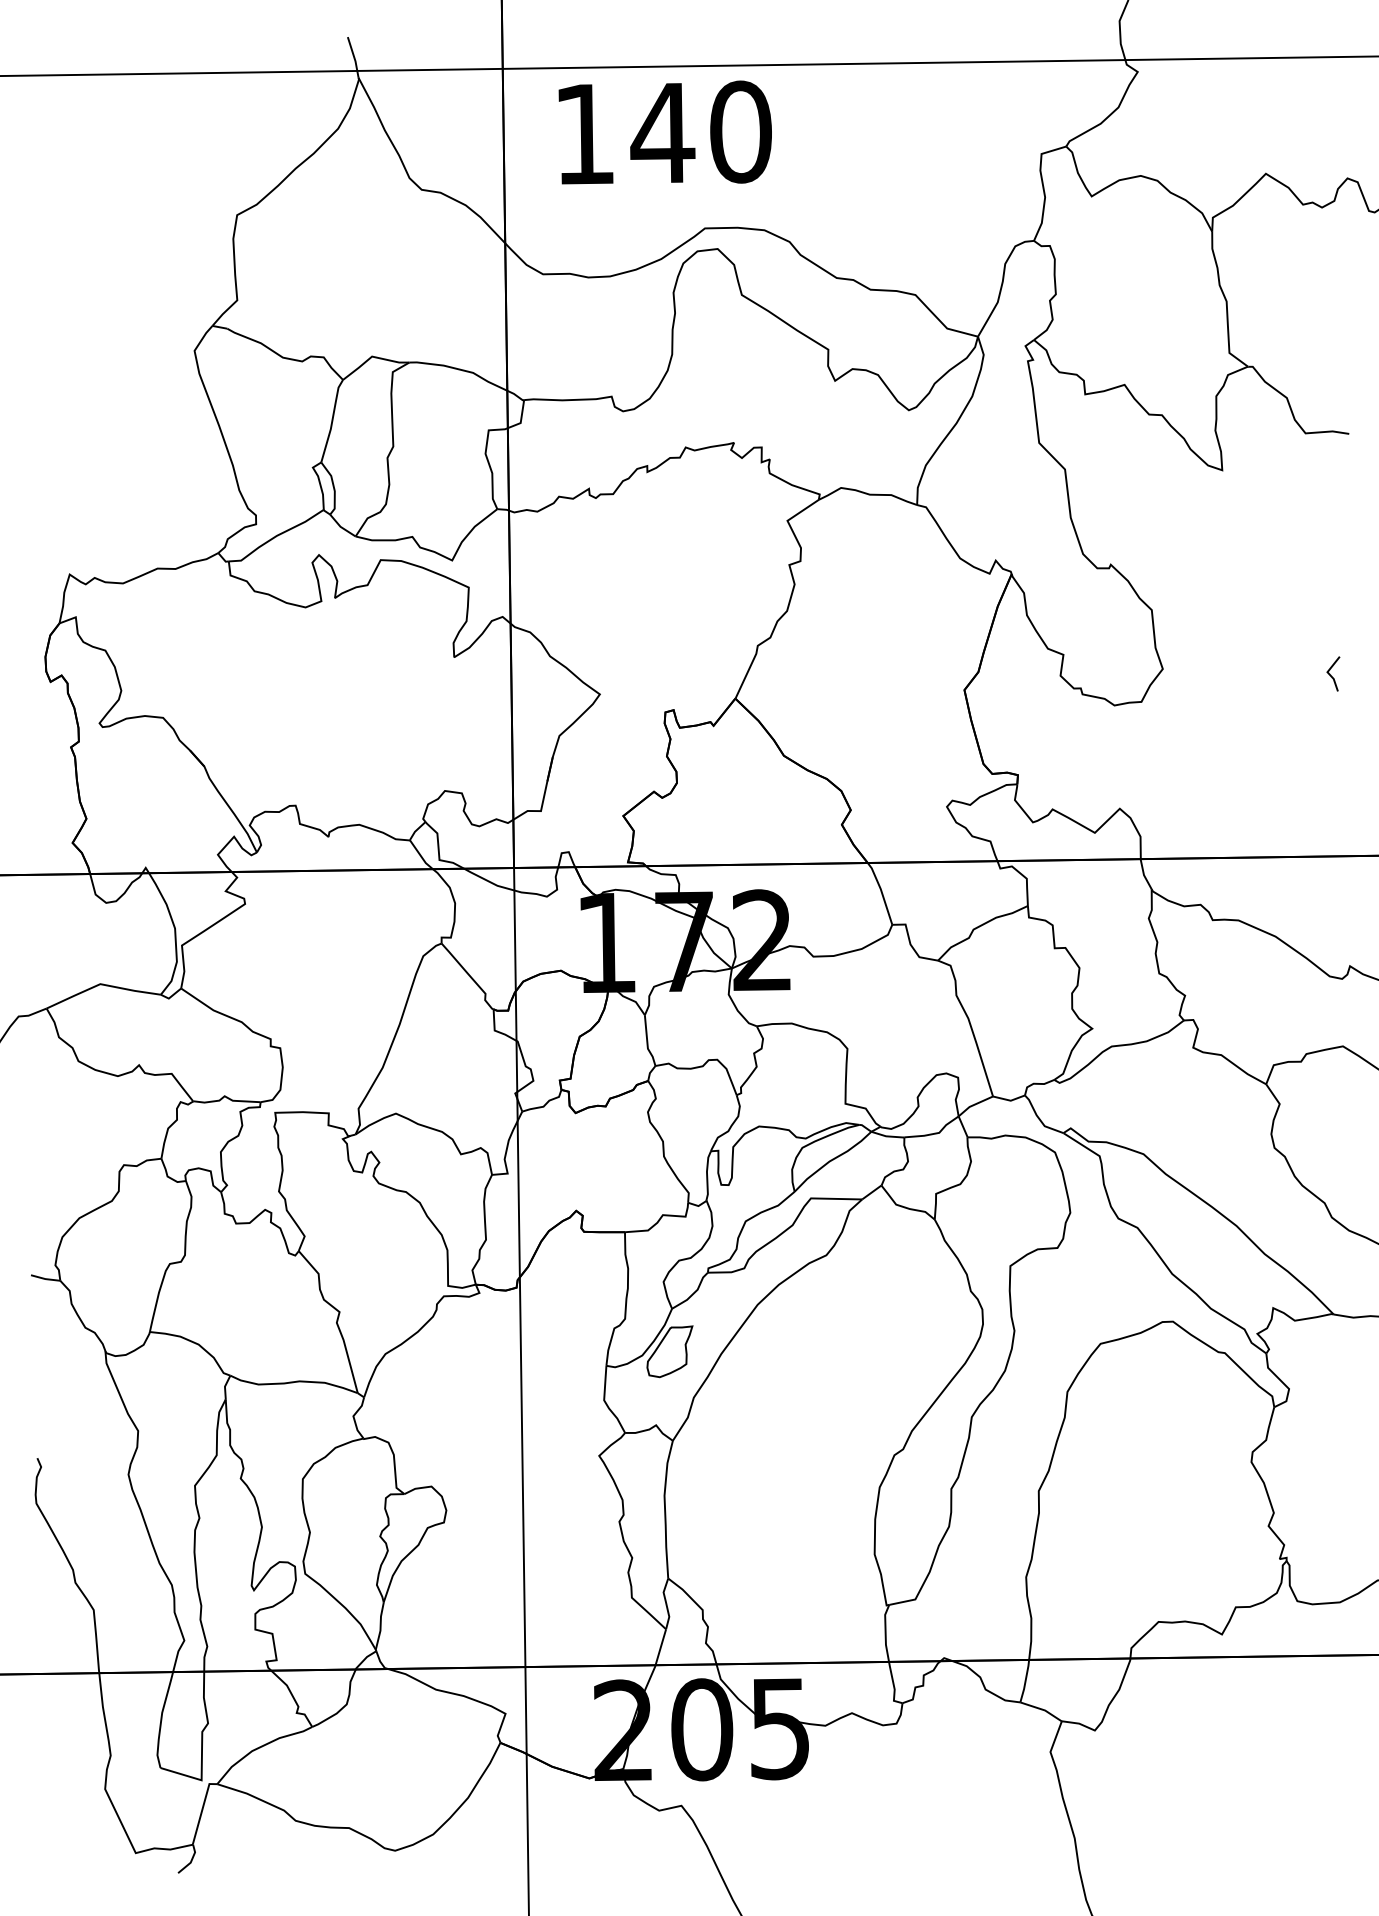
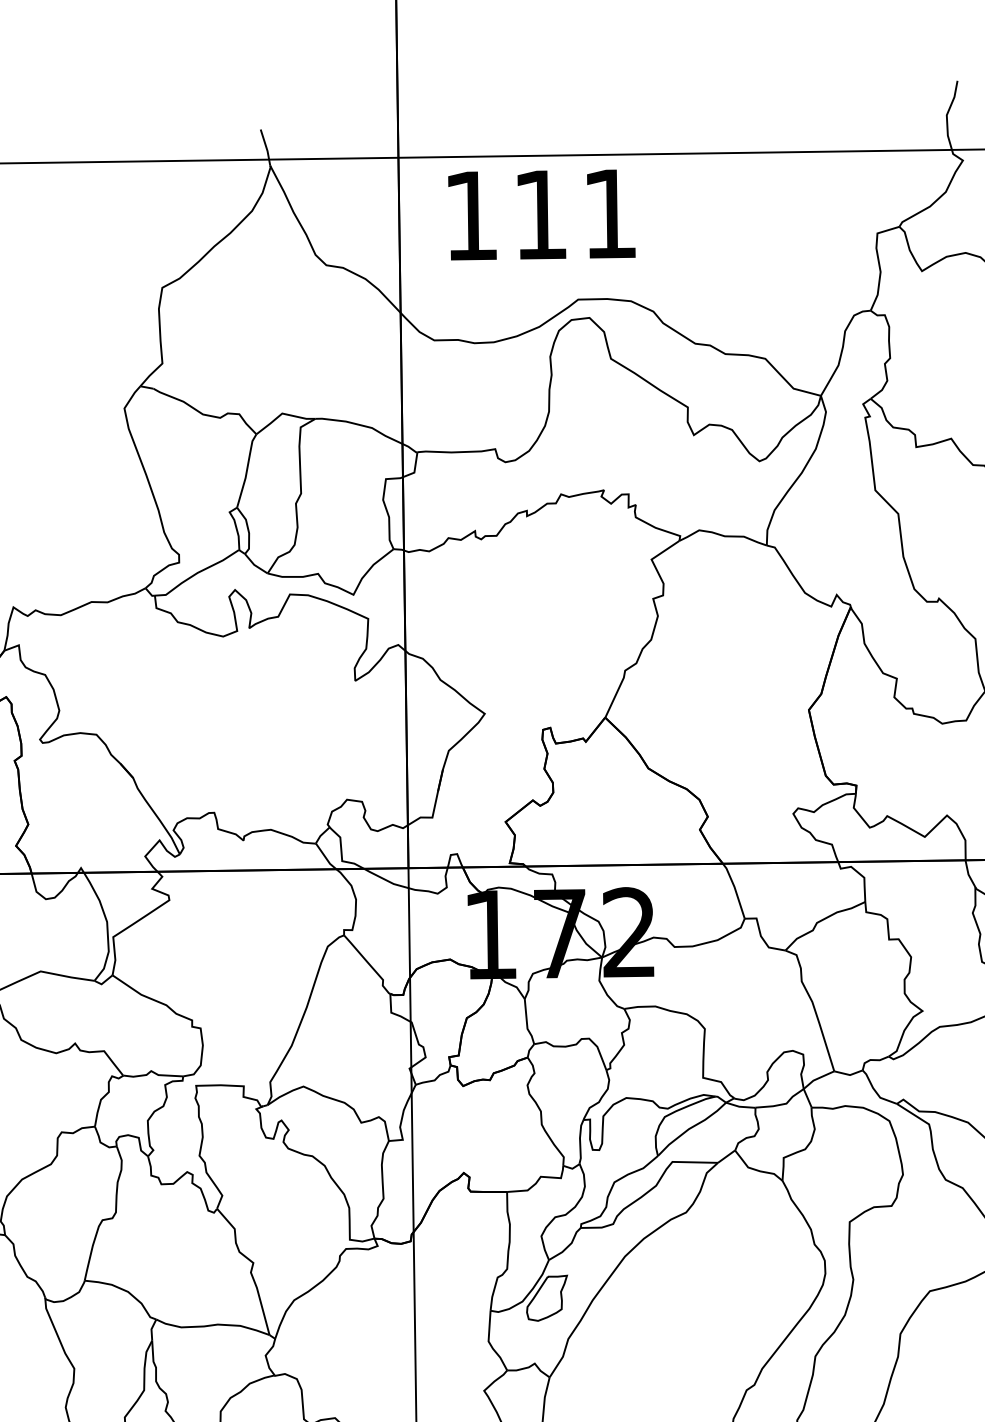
text: (700, 131) -> (574, 213), 140 -> 111

